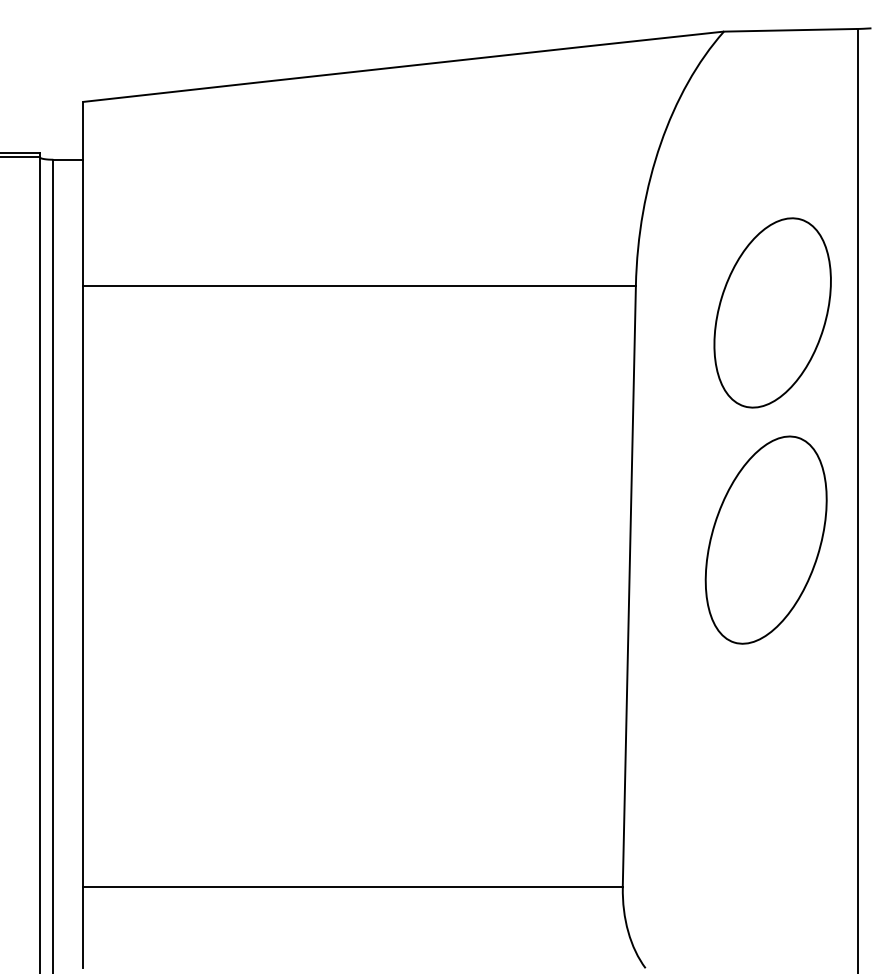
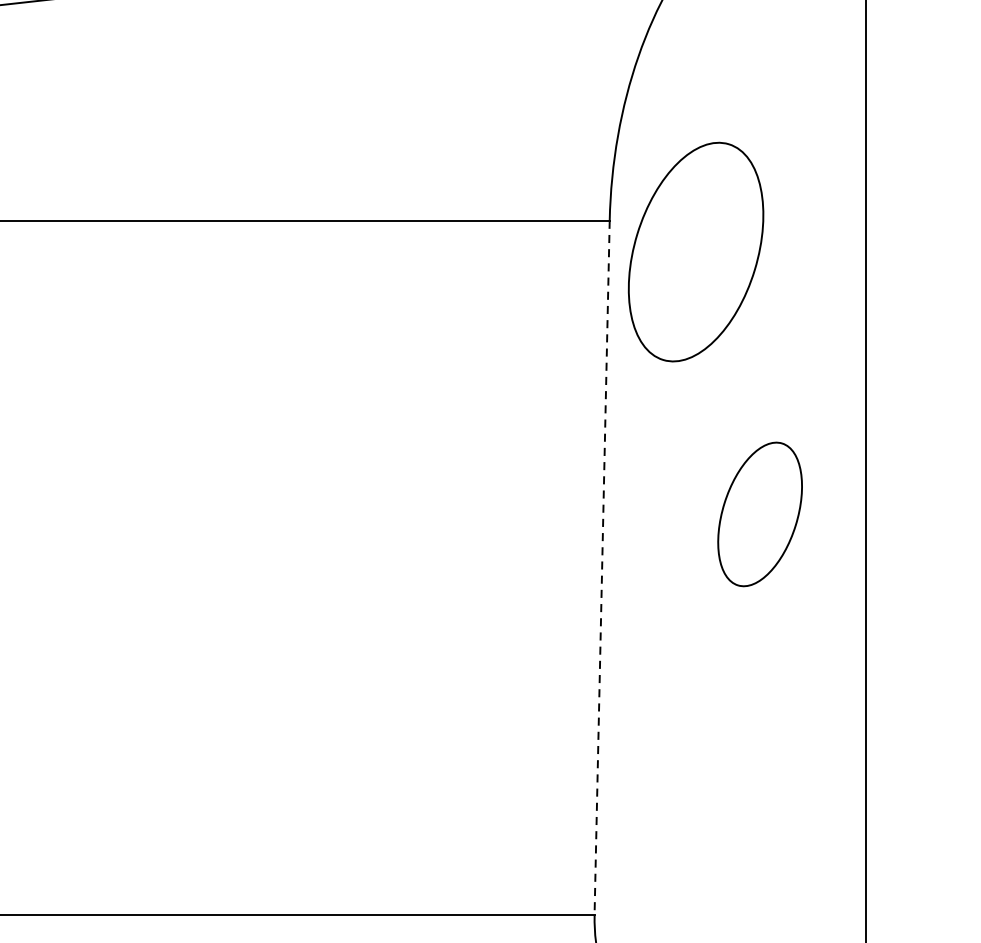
part: (772, 312) -> (695, 251), moved
part: (765, 539) -> (759, 513), size x0.6
line: (629, 586) -> (602, 568), solid -> dashed

